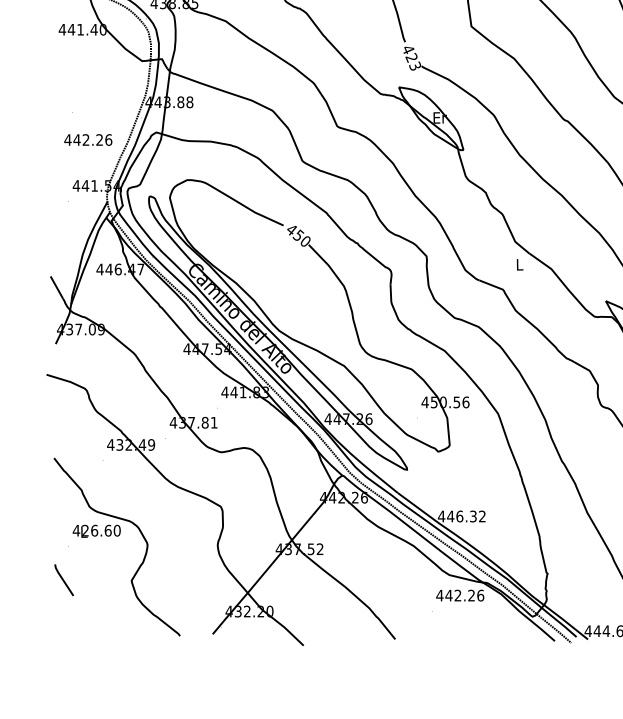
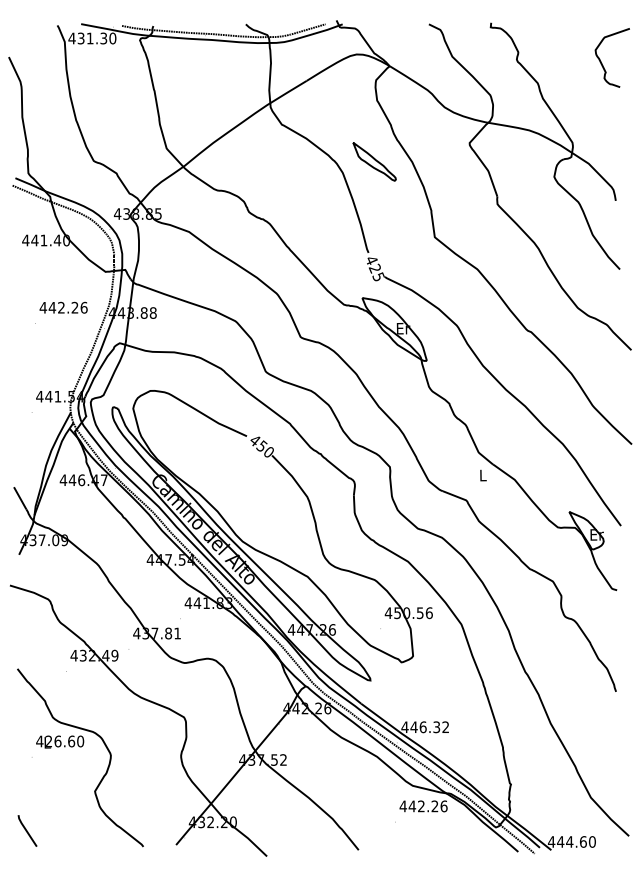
text: (416, 66) -> (379, 277), 423 -> 425
text: (88, 139) -> (63, 307), moved
line: (64, 579) -> (27, 830), moved

